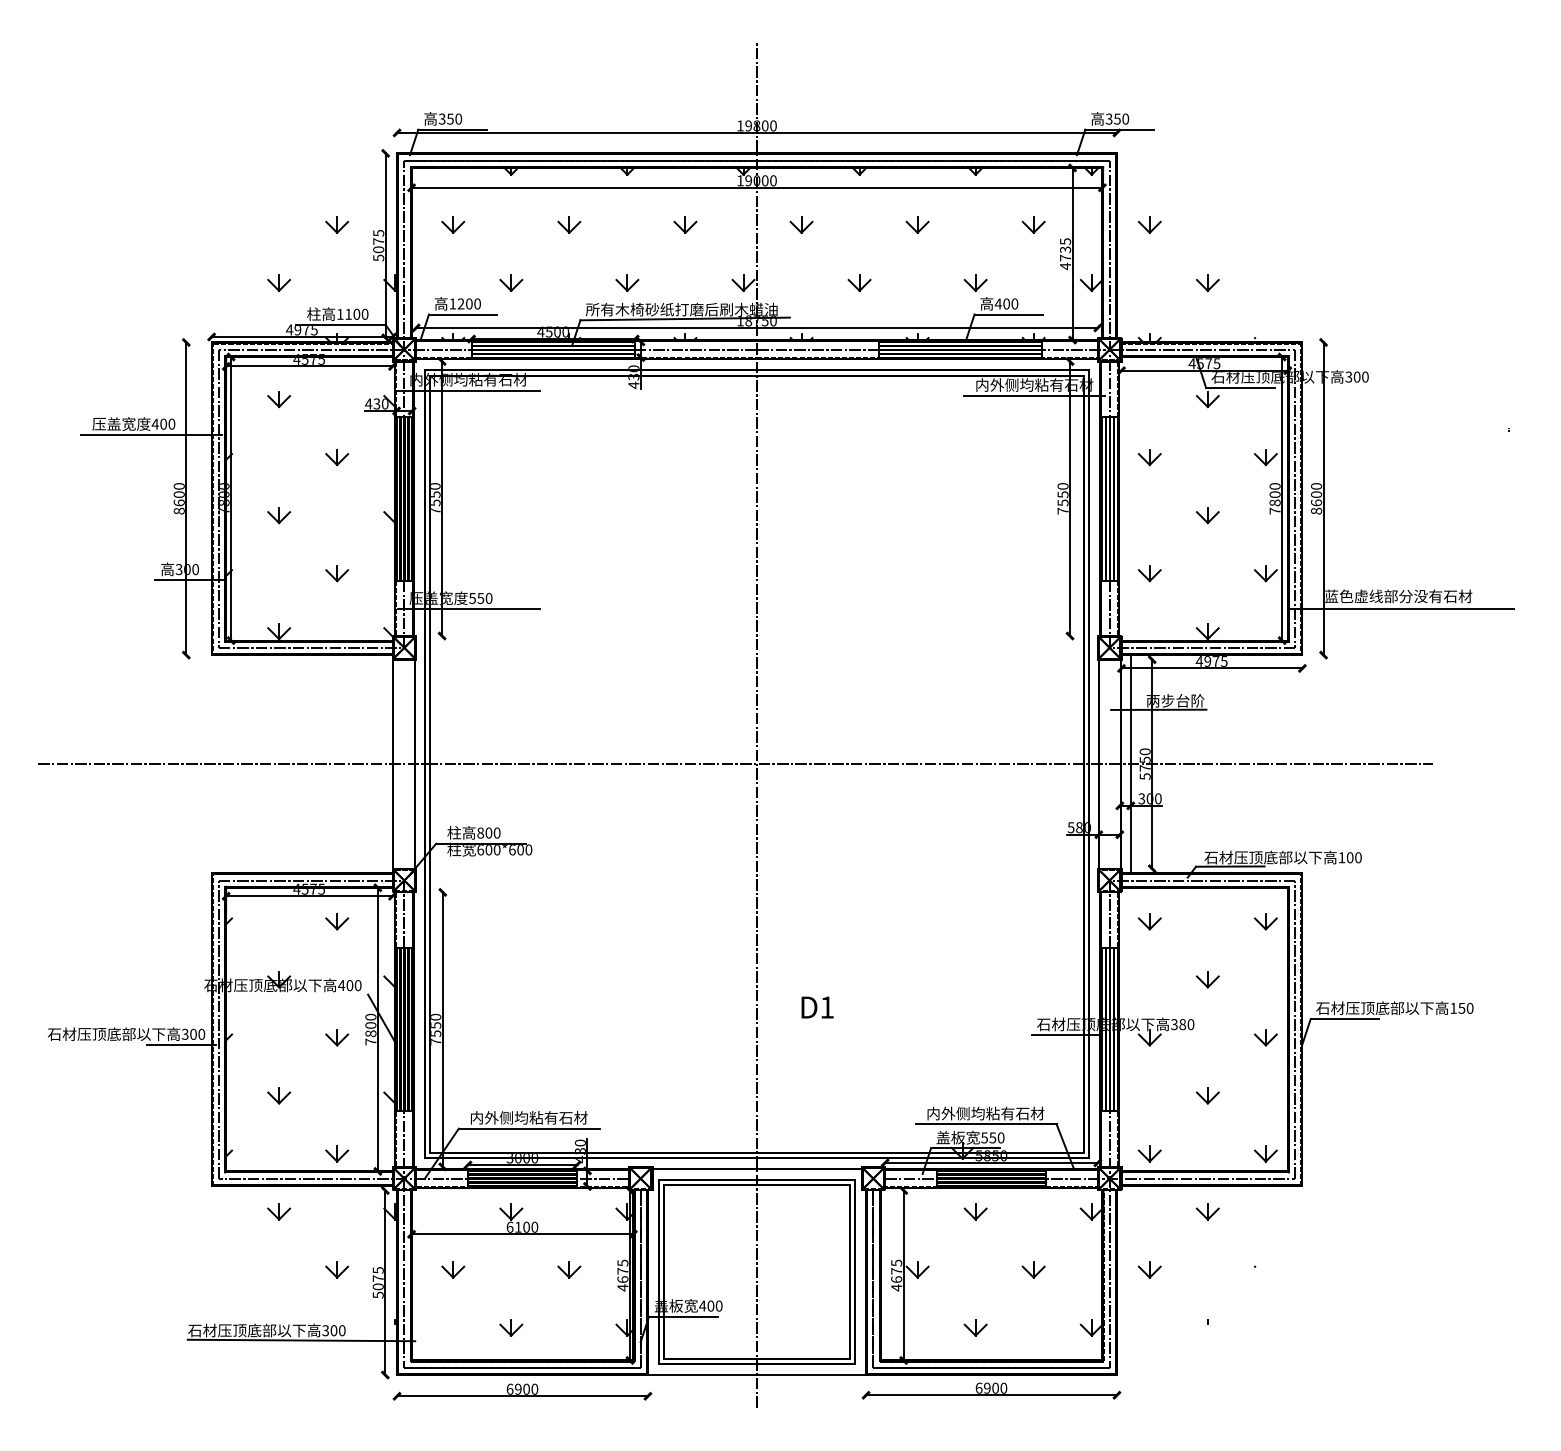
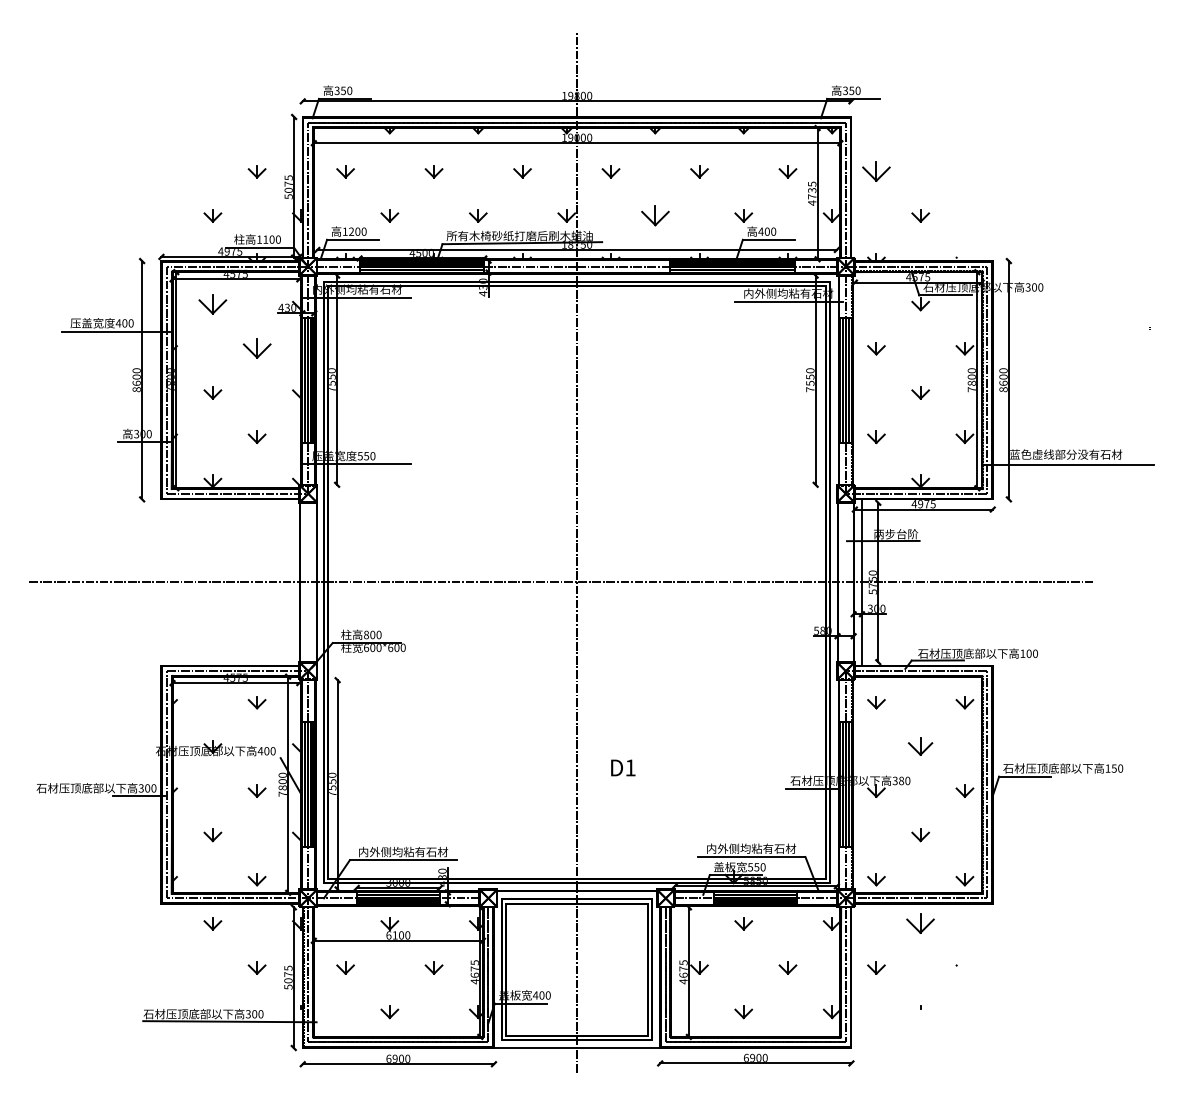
part: (1149, 224) -> (876, 171), size x1.6
part: (858, 282) -> (654, 215), size x1.6
part: (278, 399) -> (212, 304), size x1.6
part: (336, 457) -> (256, 348), size x1.6
part: (1207, 979) -> (920, 746), size x1.4
part: (1207, 1211) -> (920, 923), size x1.6

